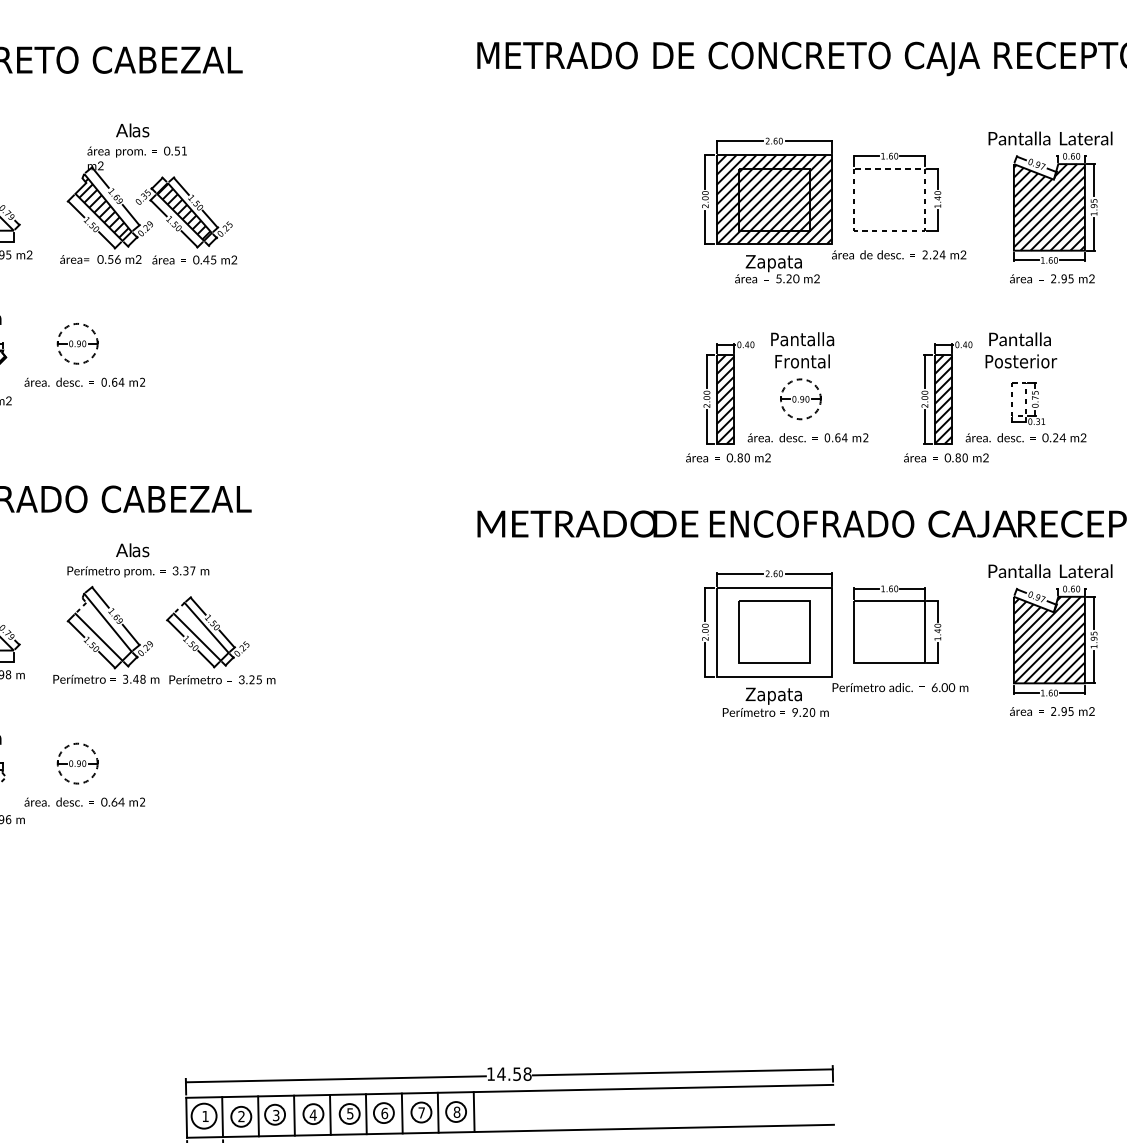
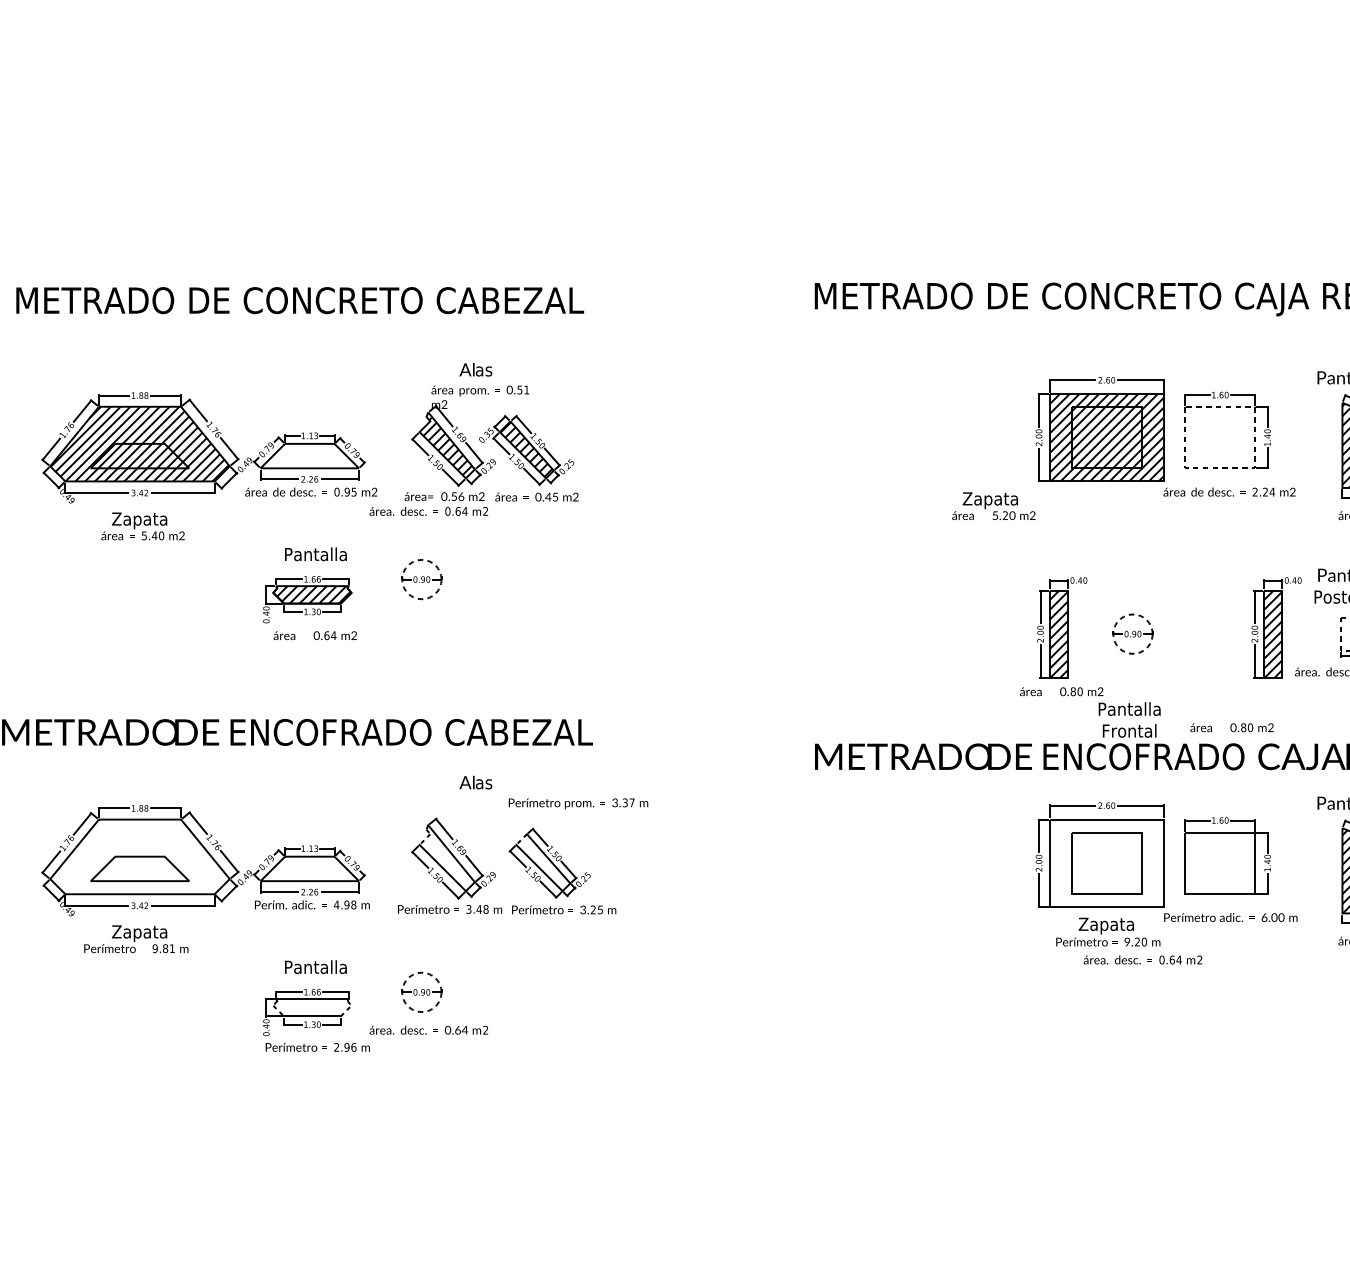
text: (777, 268) -> (993, 505), moved
text: (802, 349) -> (1129, 719), moved
text: (84, 381) -> (428, 510), moved
text: (807, 437) -> (1142, 959), moved
text: (945, 457) -> (1231, 727), moved
text: (138, 571) -> (578, 803), moved

